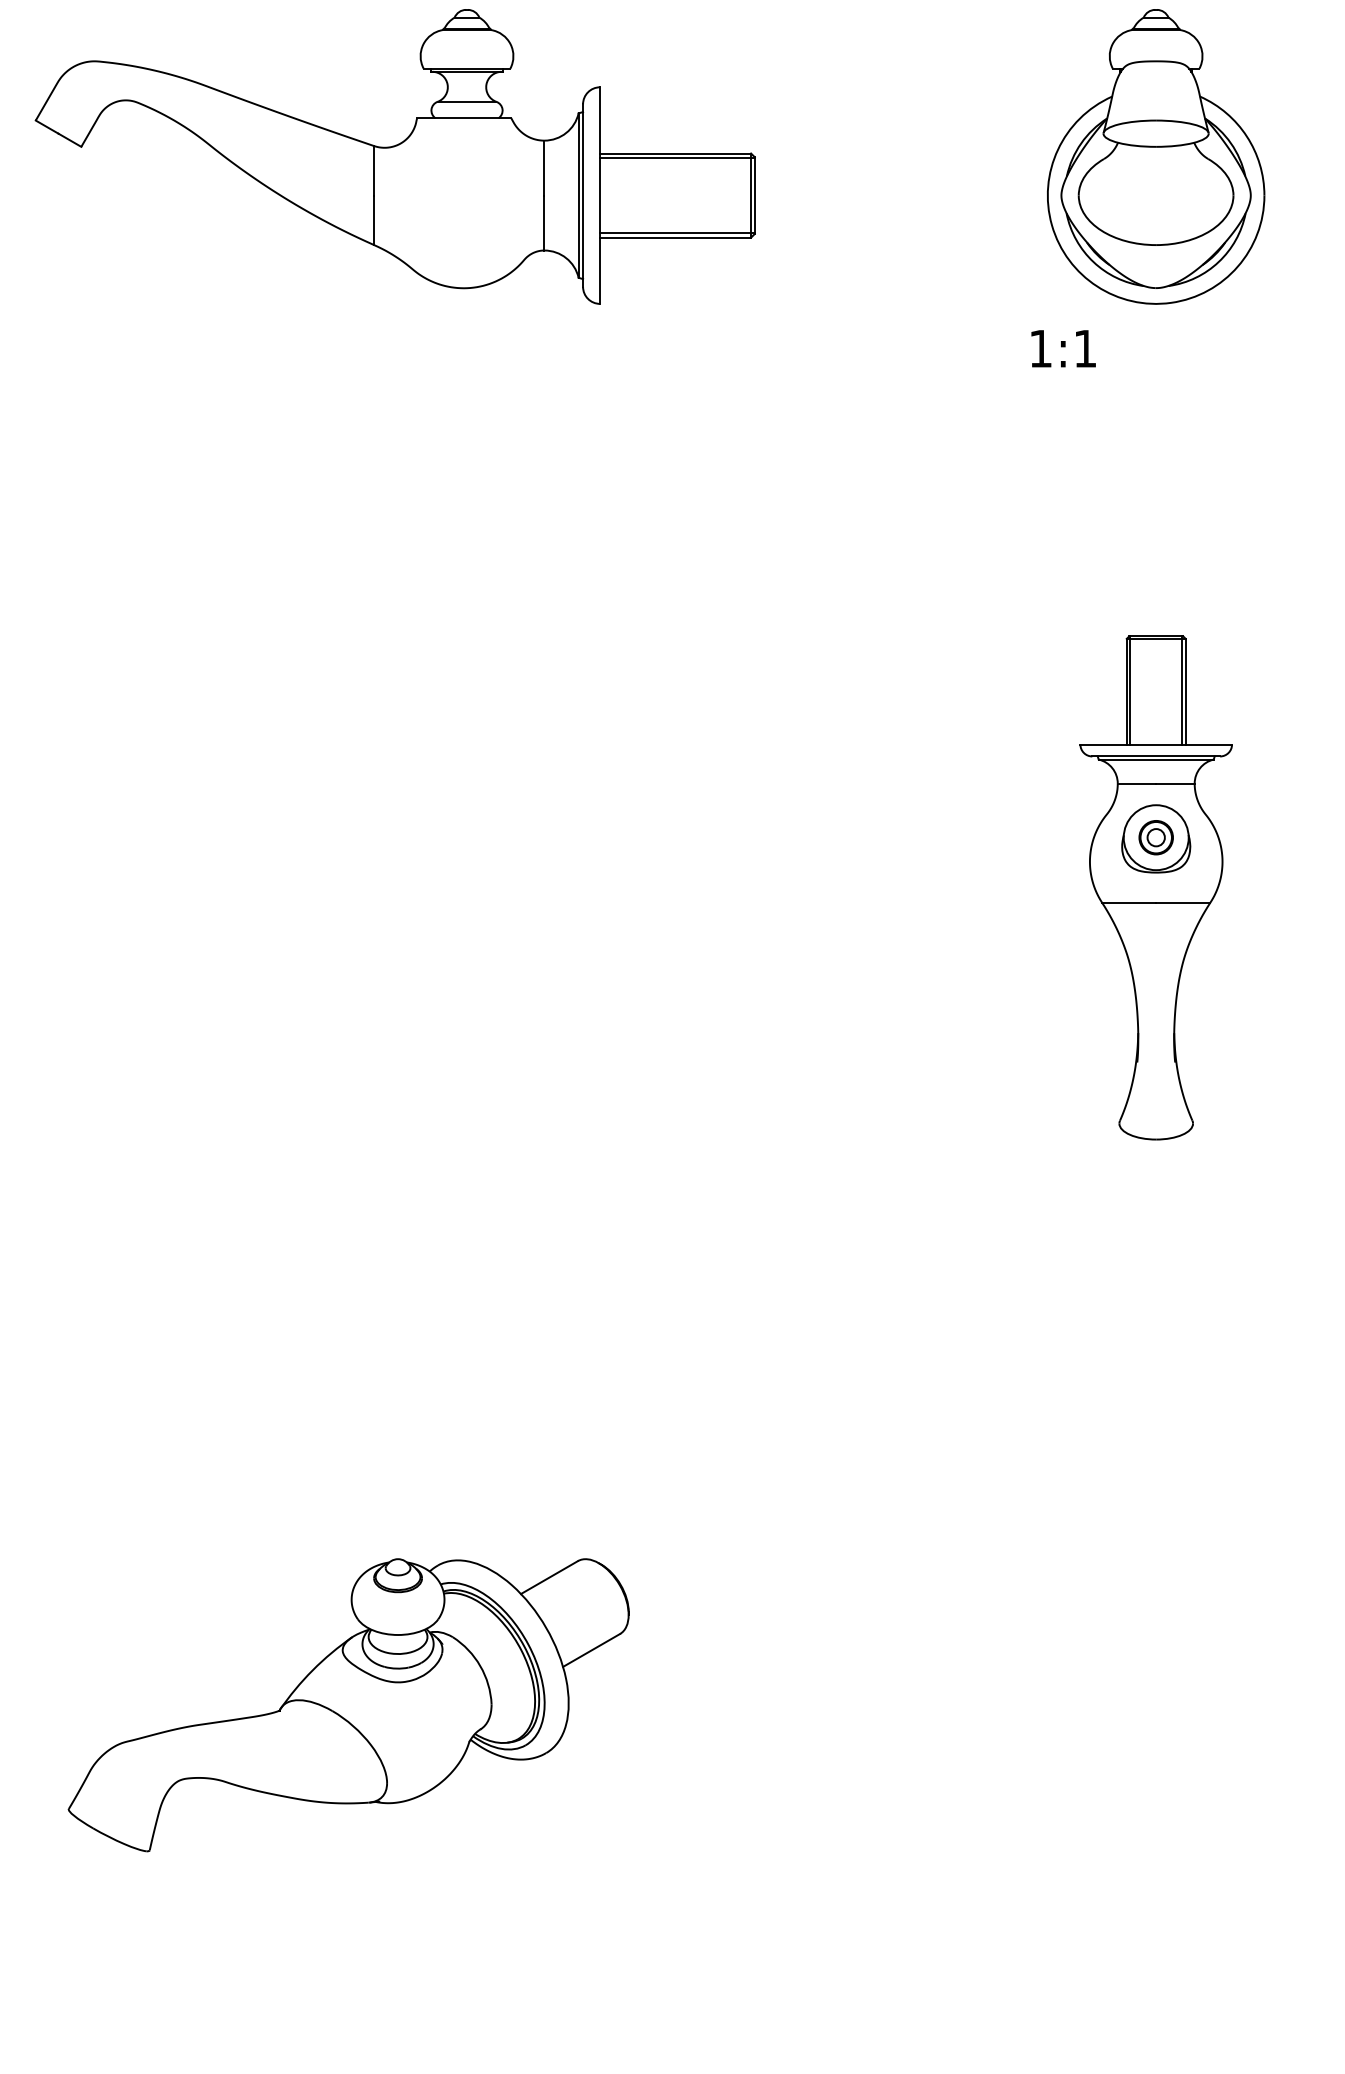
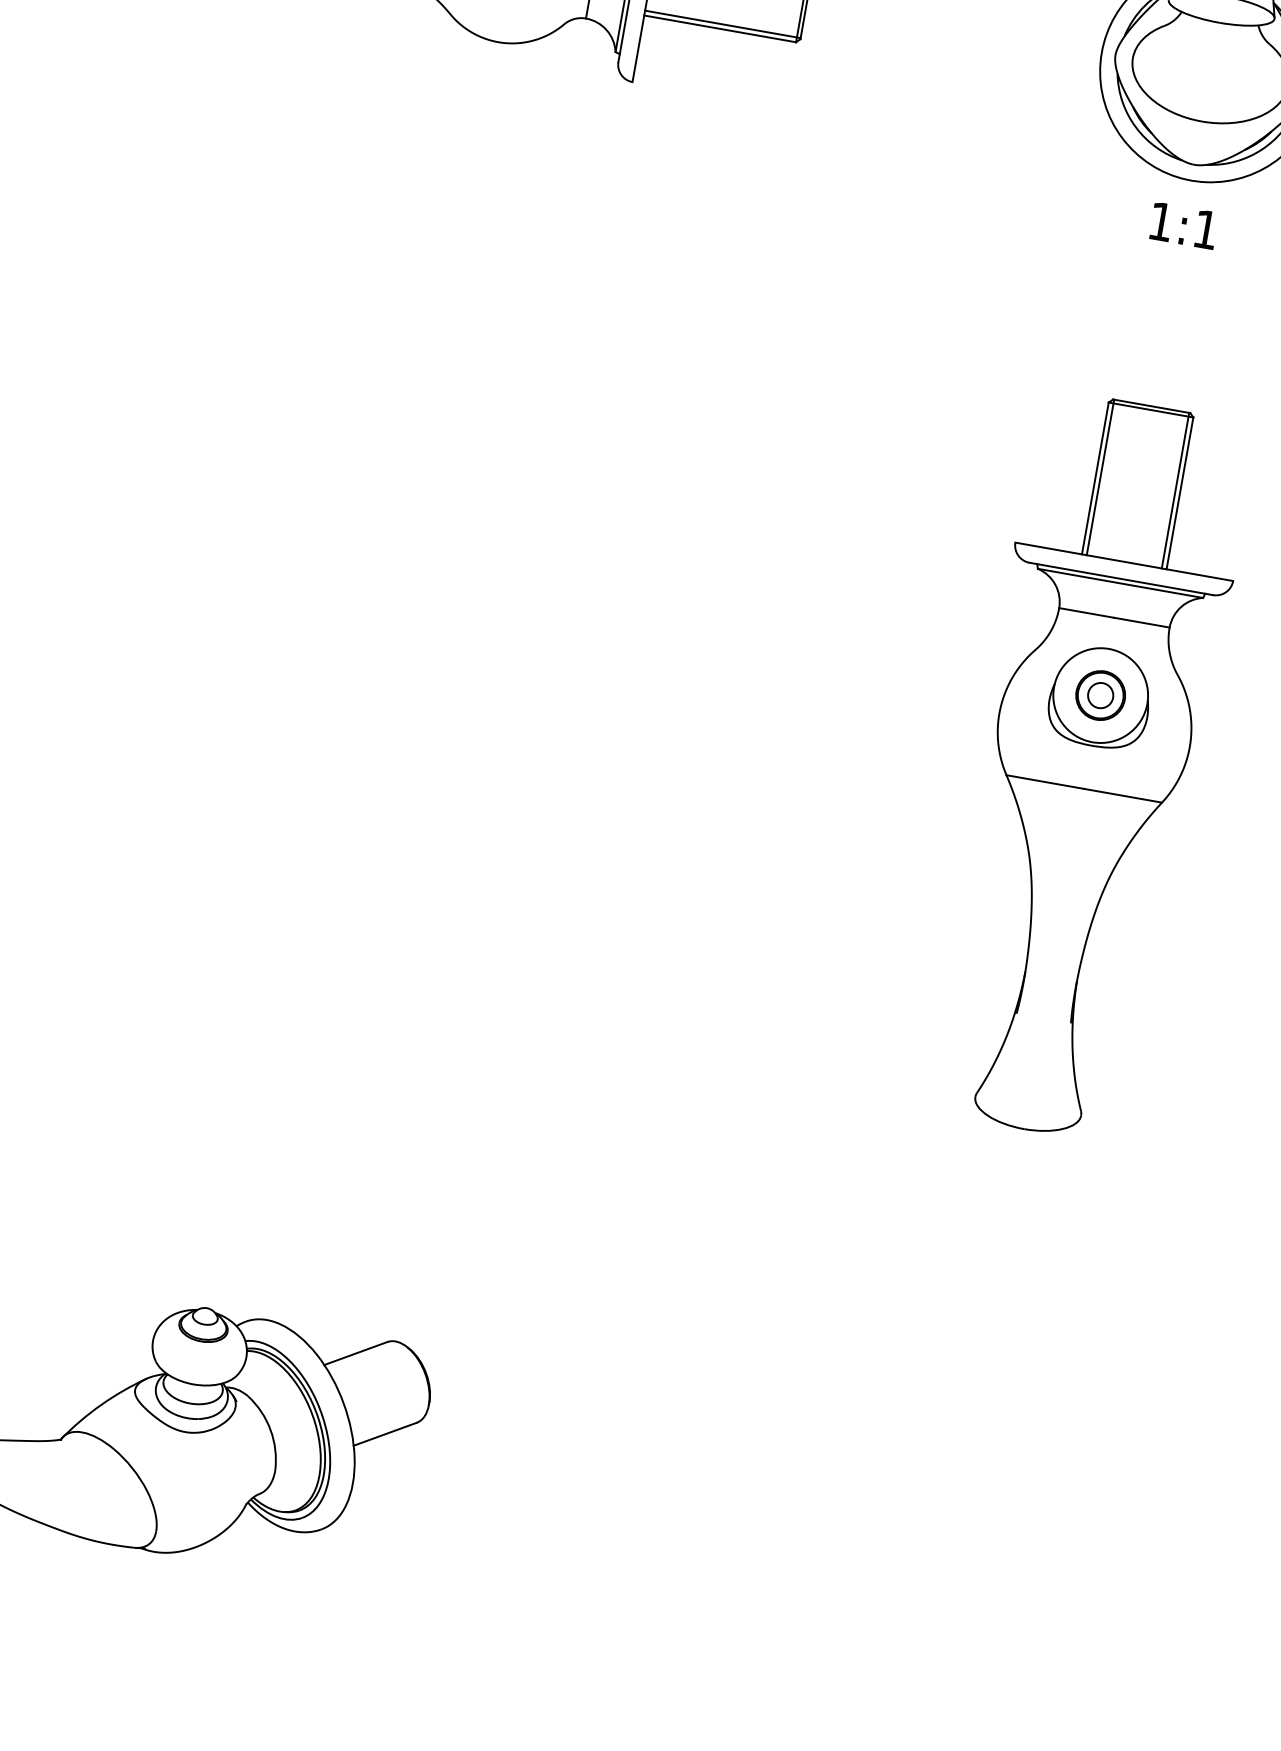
text: (1063, 348) -> (1183, 225), moved
part: (1156, 887) -> (1088, 767), size x1.43

